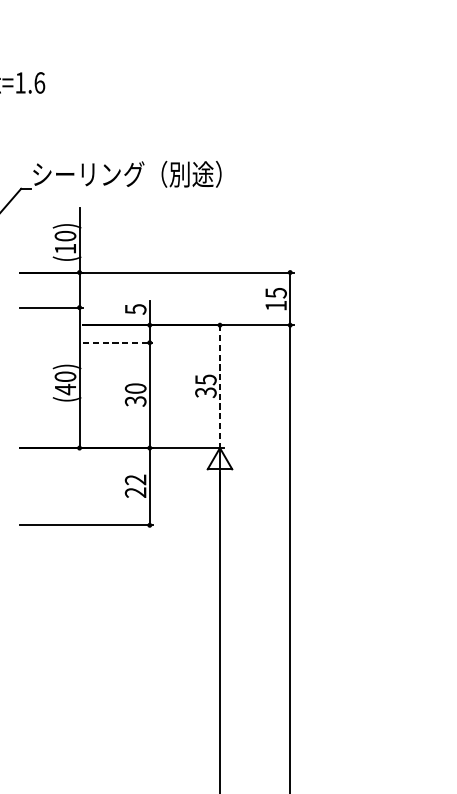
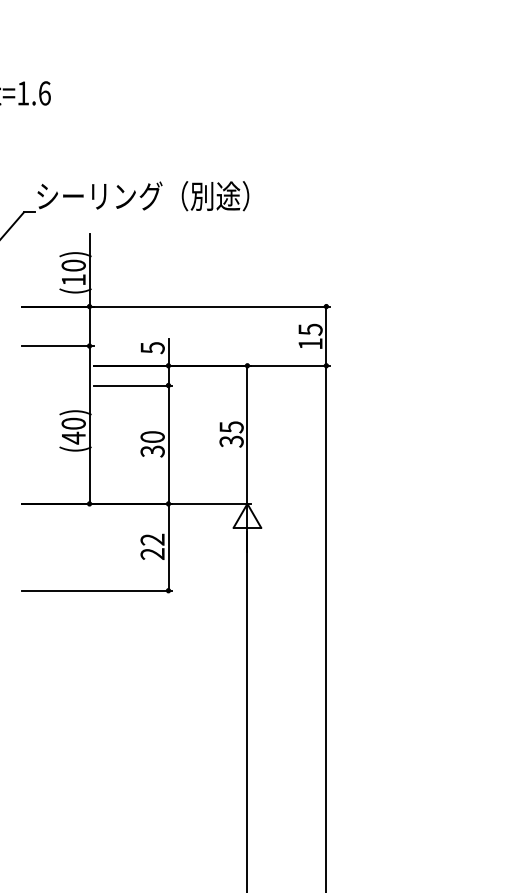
line: (118, 342) -> (133, 385), dashed -> solid
line: (220, 387) -> (247, 435), dashed -> solid

